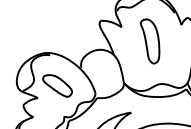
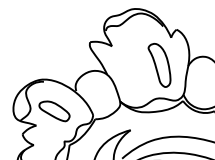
part: (149, 41) -> (159, 65), moved

